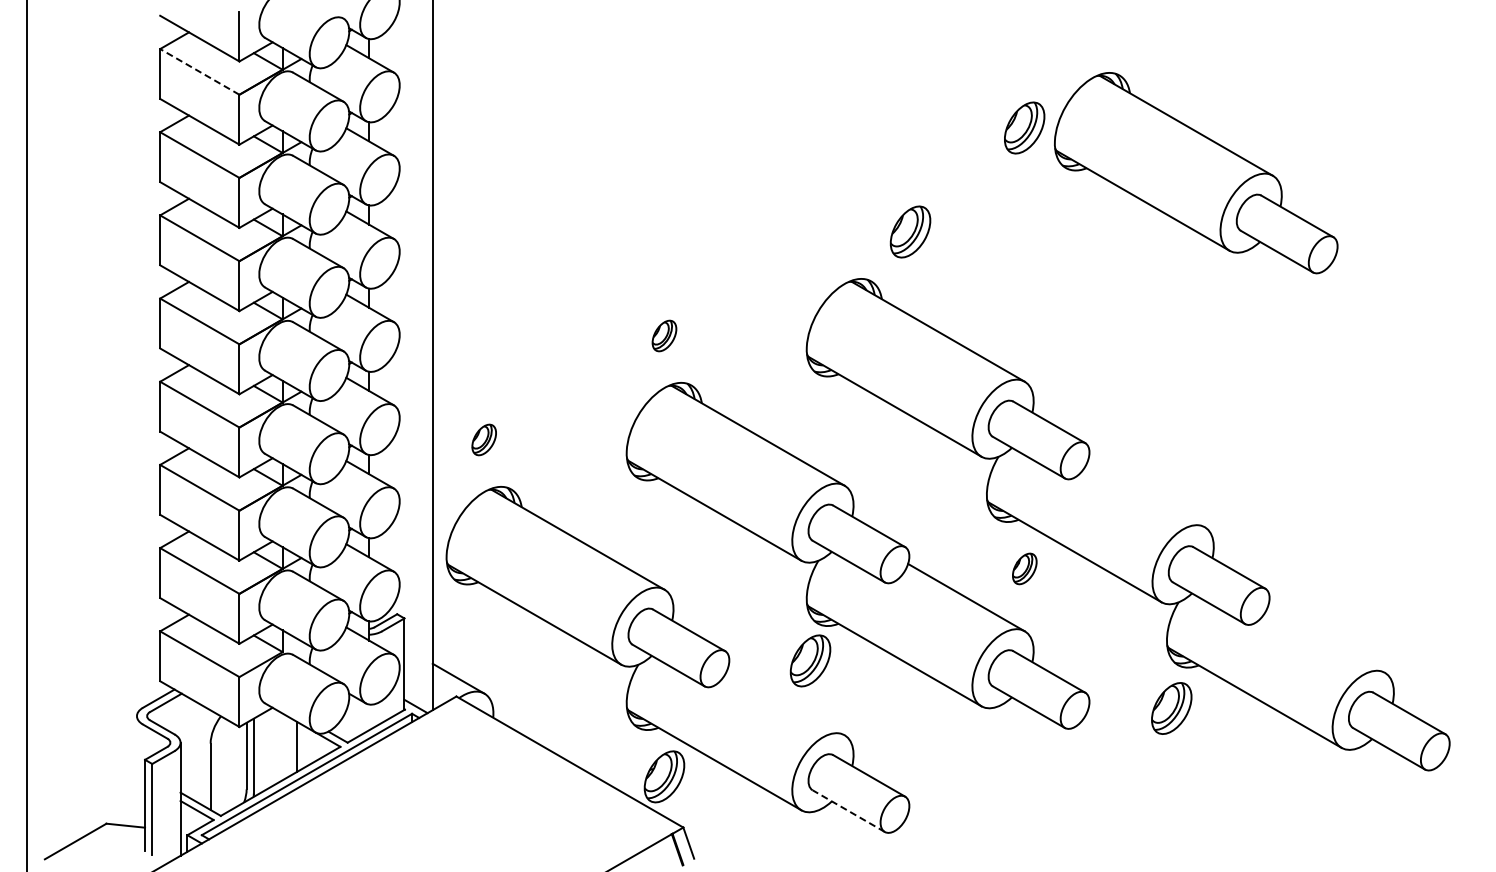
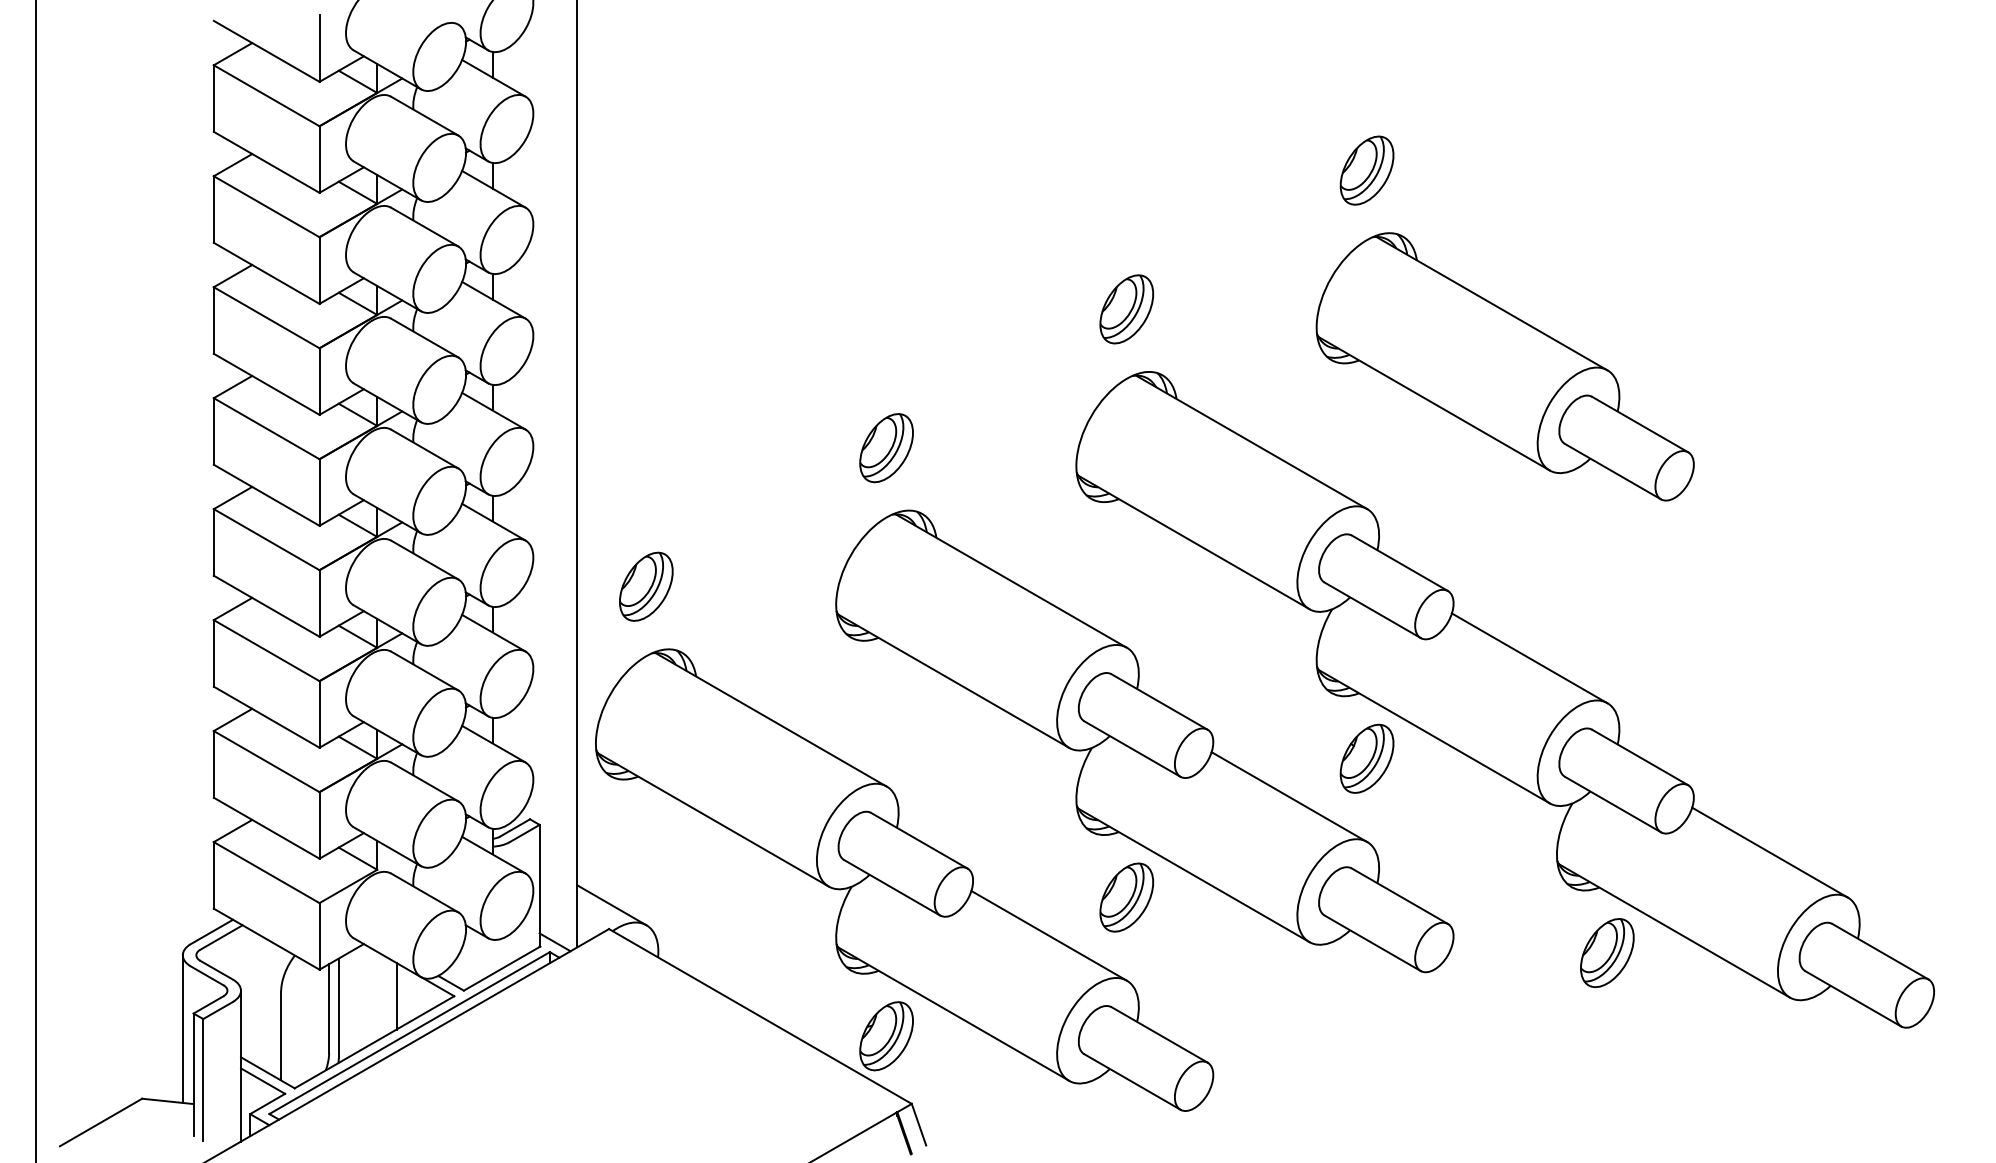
line: (199, 71) -> (266, 95), dashed -> solid
part: (1196, 173) -> (1505, 367), moved
part: (910, 231) -> (1126, 308), moved
part: (664, 335) -> (886, 447), size x1.67
part: (483, 439) -> (645, 586), size x1.67
line: (1146, 493) -> (1529, 658), added
part: (1024, 568) -> (1366, 758), size x1.67
line: (1326, 638) -> (1769, 851), added
part: (810, 660) -> (1126, 897), moved
line: (786, 701) -> (1049, 935), added
part: (1171, 708) -> (1607, 953), moved
line: (136, 771) -> (182, 1029), added
line: (848, 811) -> (1132, 1082), dashed -> solid

